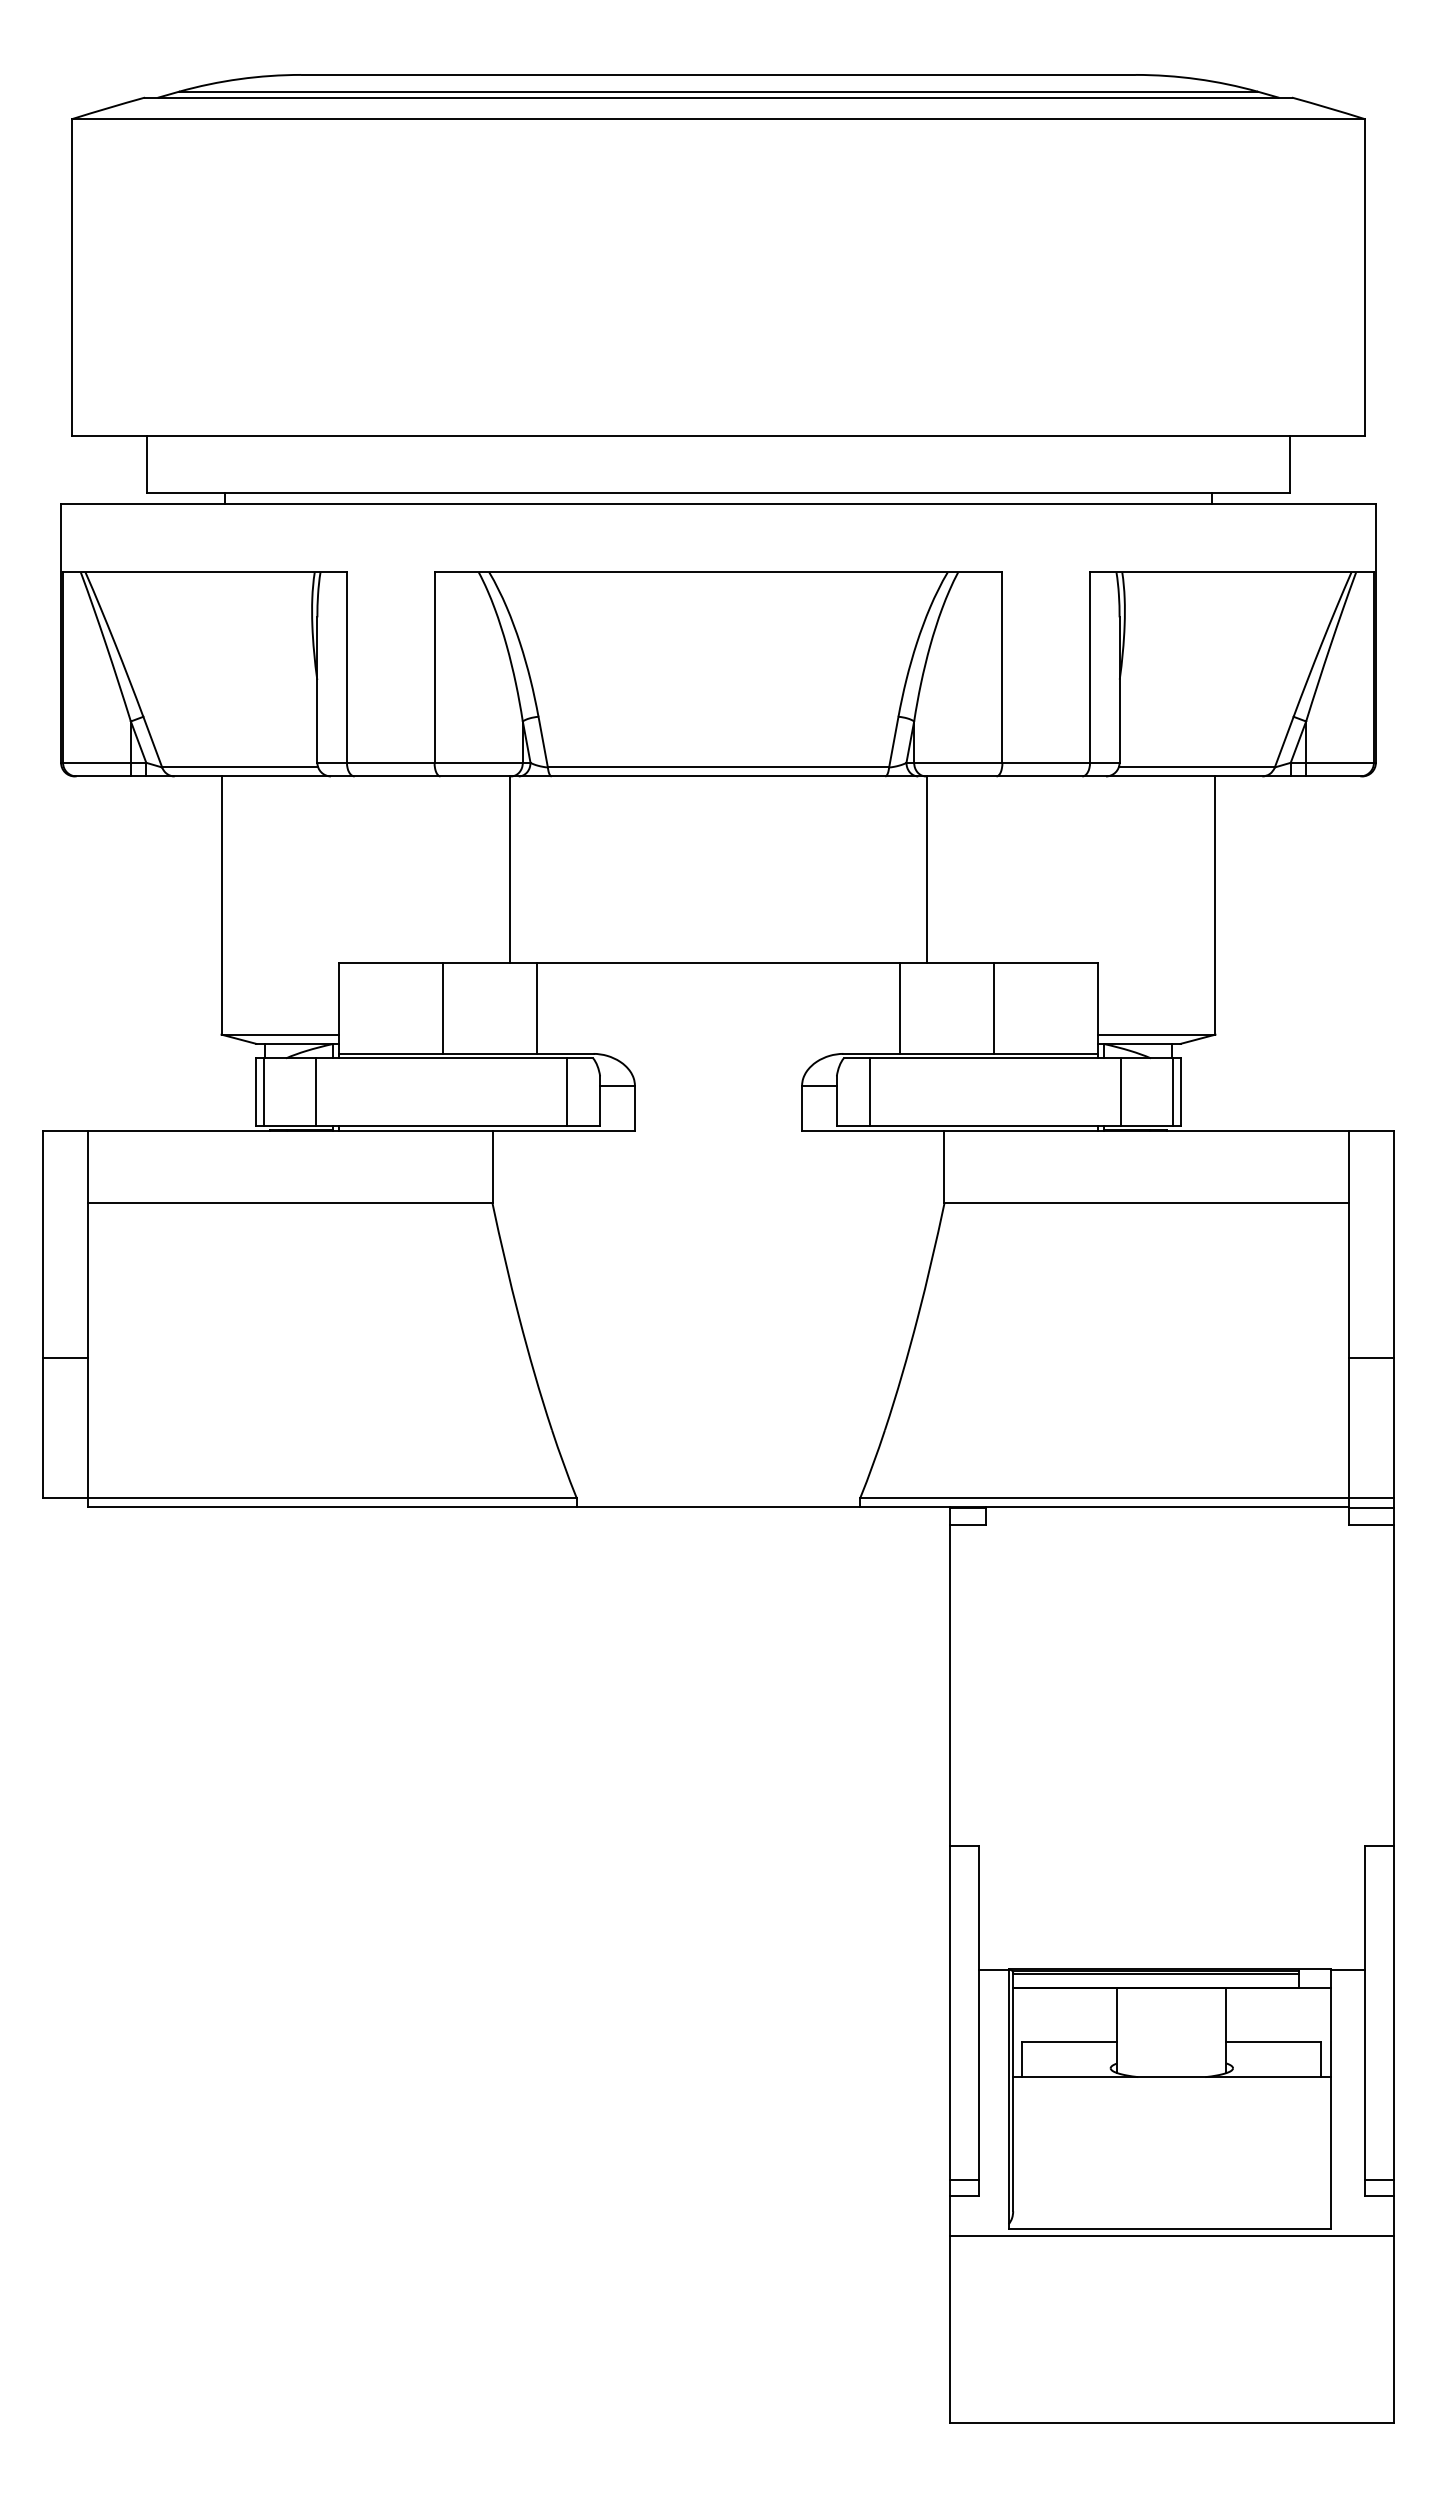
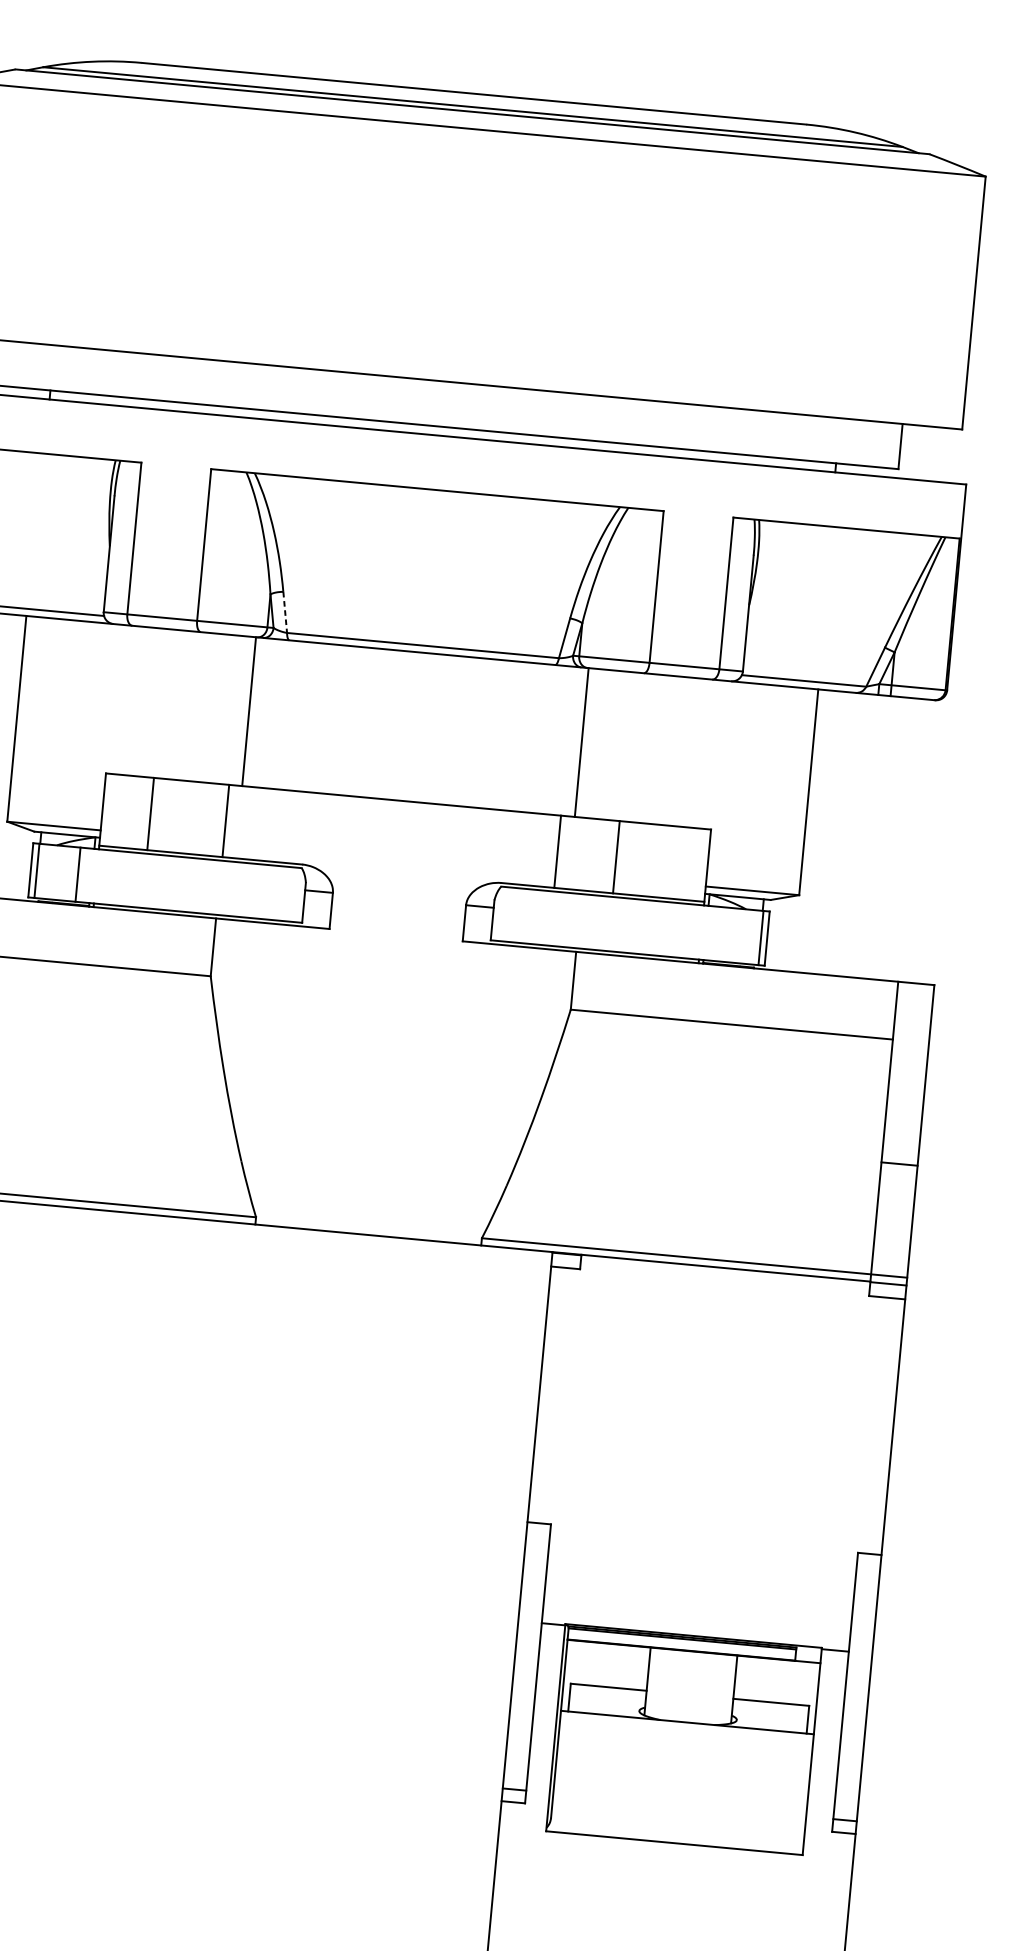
line: (543, 742) -> (285, 612), solid -> dashed
line: (443, 1008) -> (151, 814), moved
line: (537, 1008) -> (225, 820), moved
line: (899, 1008) -> (616, 857), moved
line: (993, 1008) -> (557, 851), moved
line: (566, 1092) -> (277, 893), removed
line: (870, 1092) -> (520, 915), removed
line: (1121, 1092) -> (720, 934), removed
line: (1171, 2236) -> (675, 1849), removed

